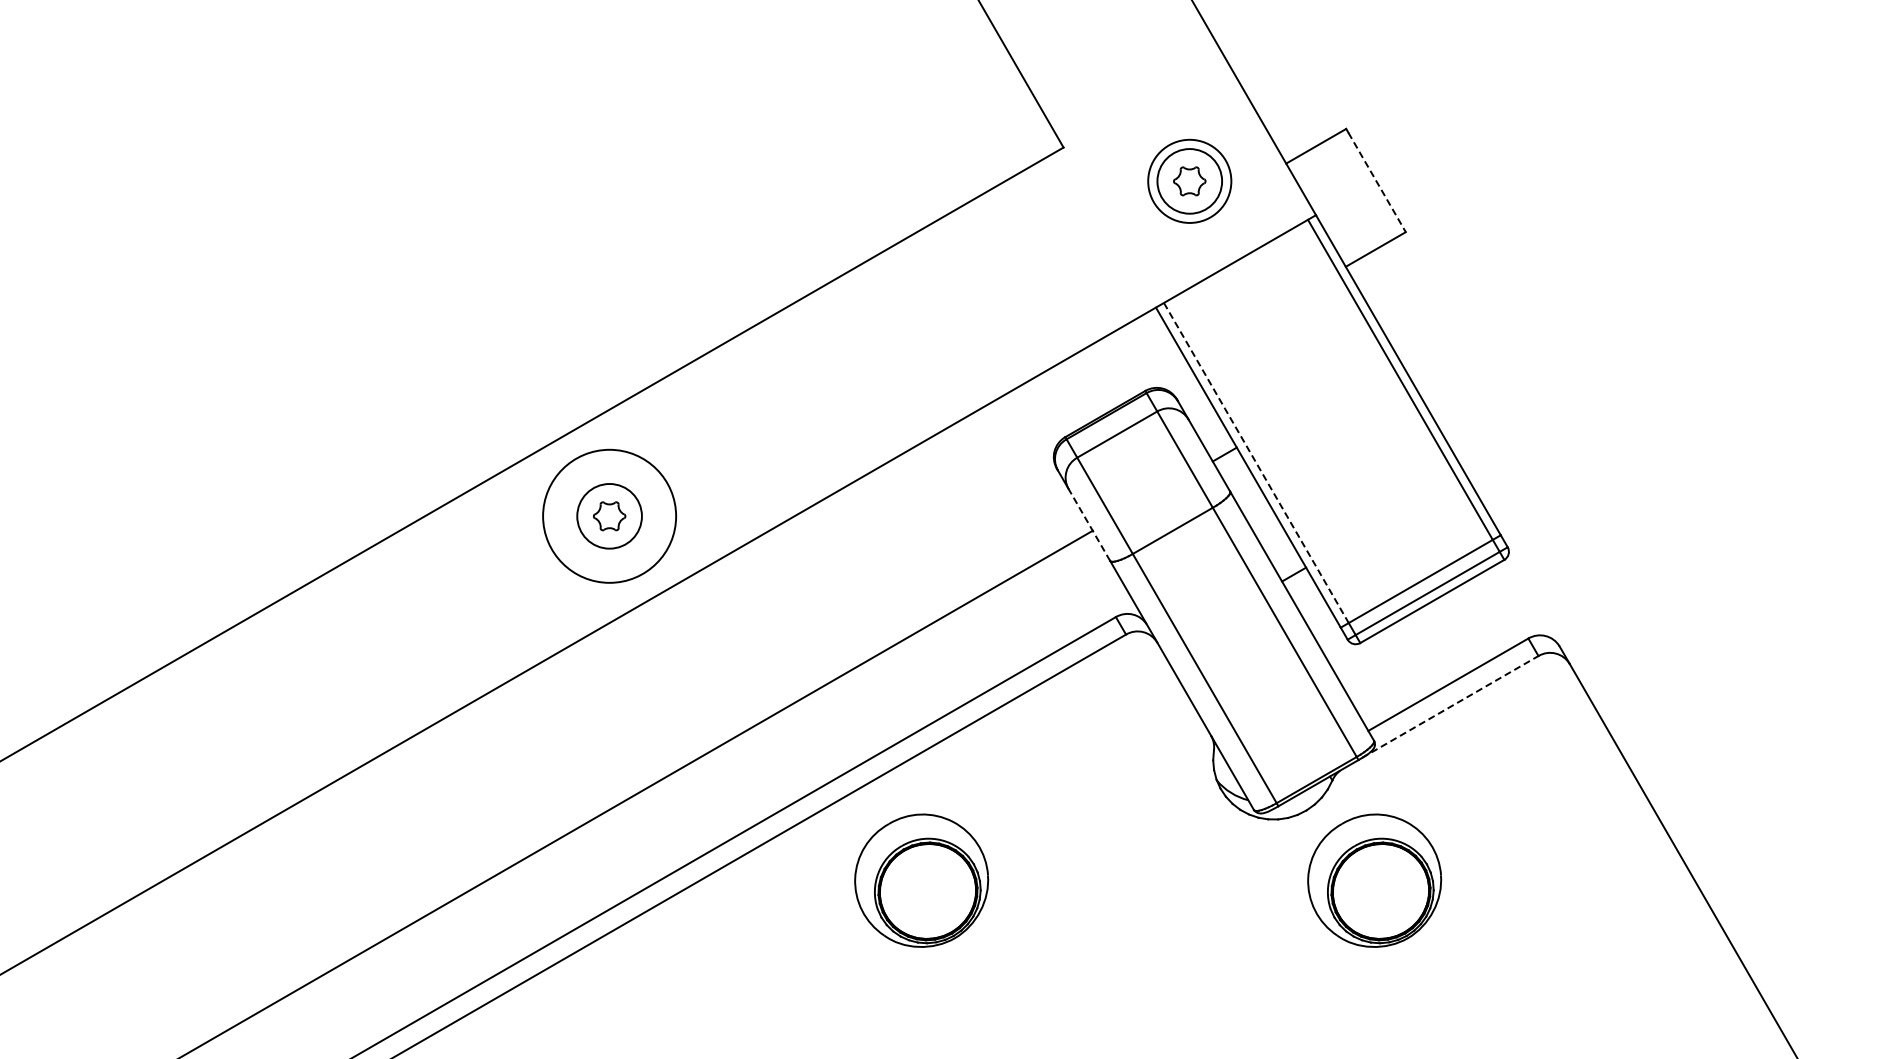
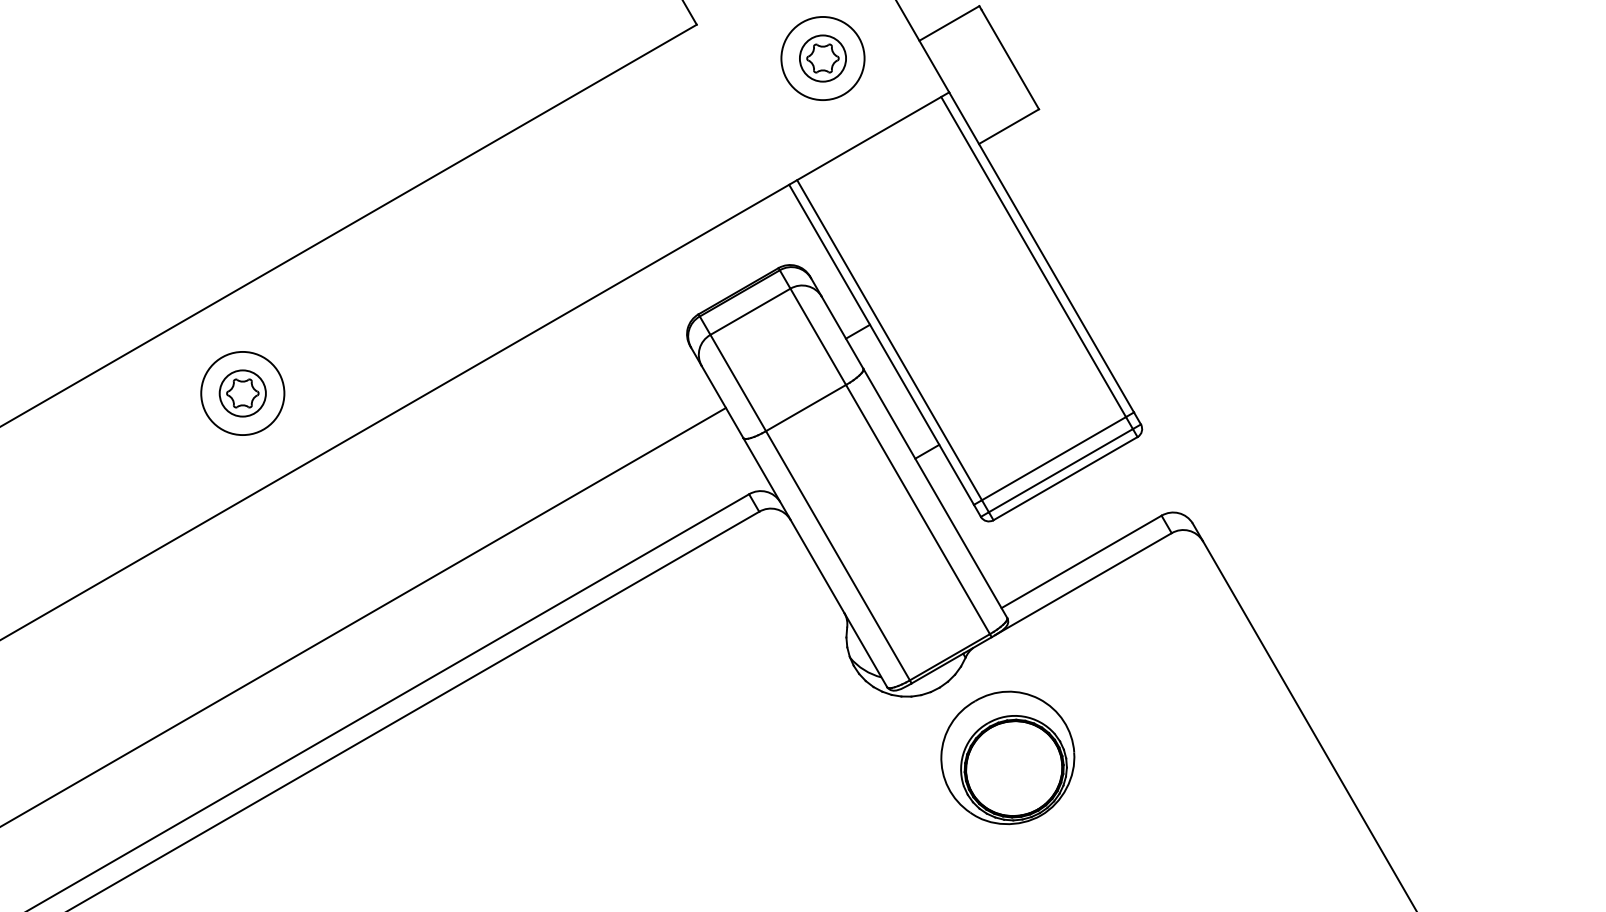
circle: (1189, 181) -> (822, 58), size x0.71
line: (1377, 182) -> (1010, 59), dashed -> solid
line: (1256, 463) -> (889, 340), dashed -> solid
circle: (609, 515) -> (242, 392), size x0.62
circle: (609, 516) -> (242, 393), size x0.71
line: (1089, 524) -> (722, 401), dashed -> solid
line: (1450, 707) -> (1083, 584), dashed -> solid
part: (921, 880) -> (554, 757), removed

